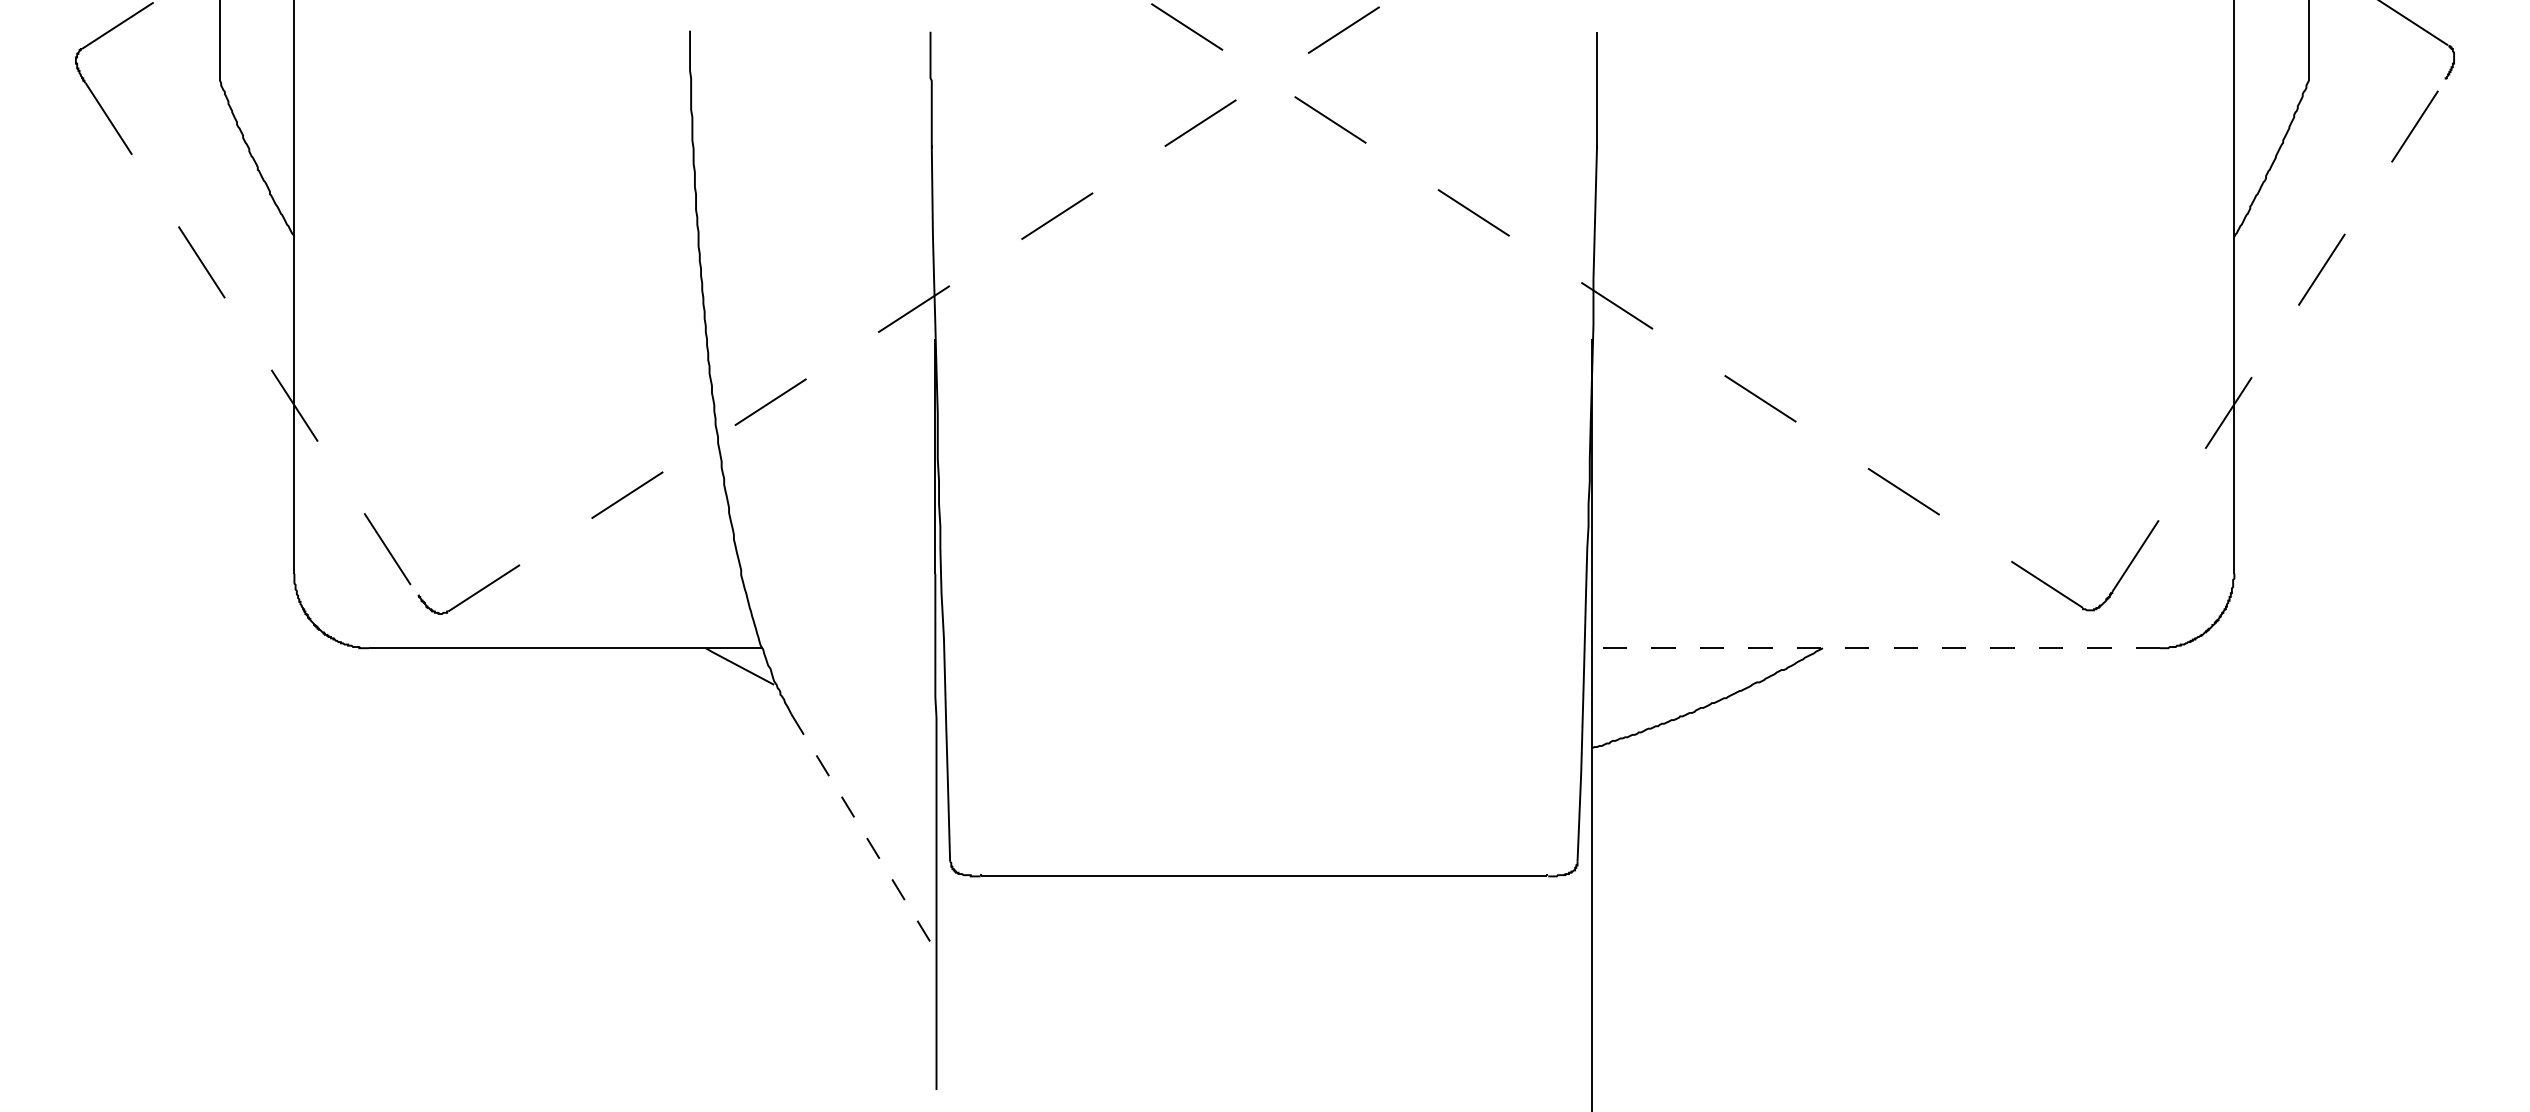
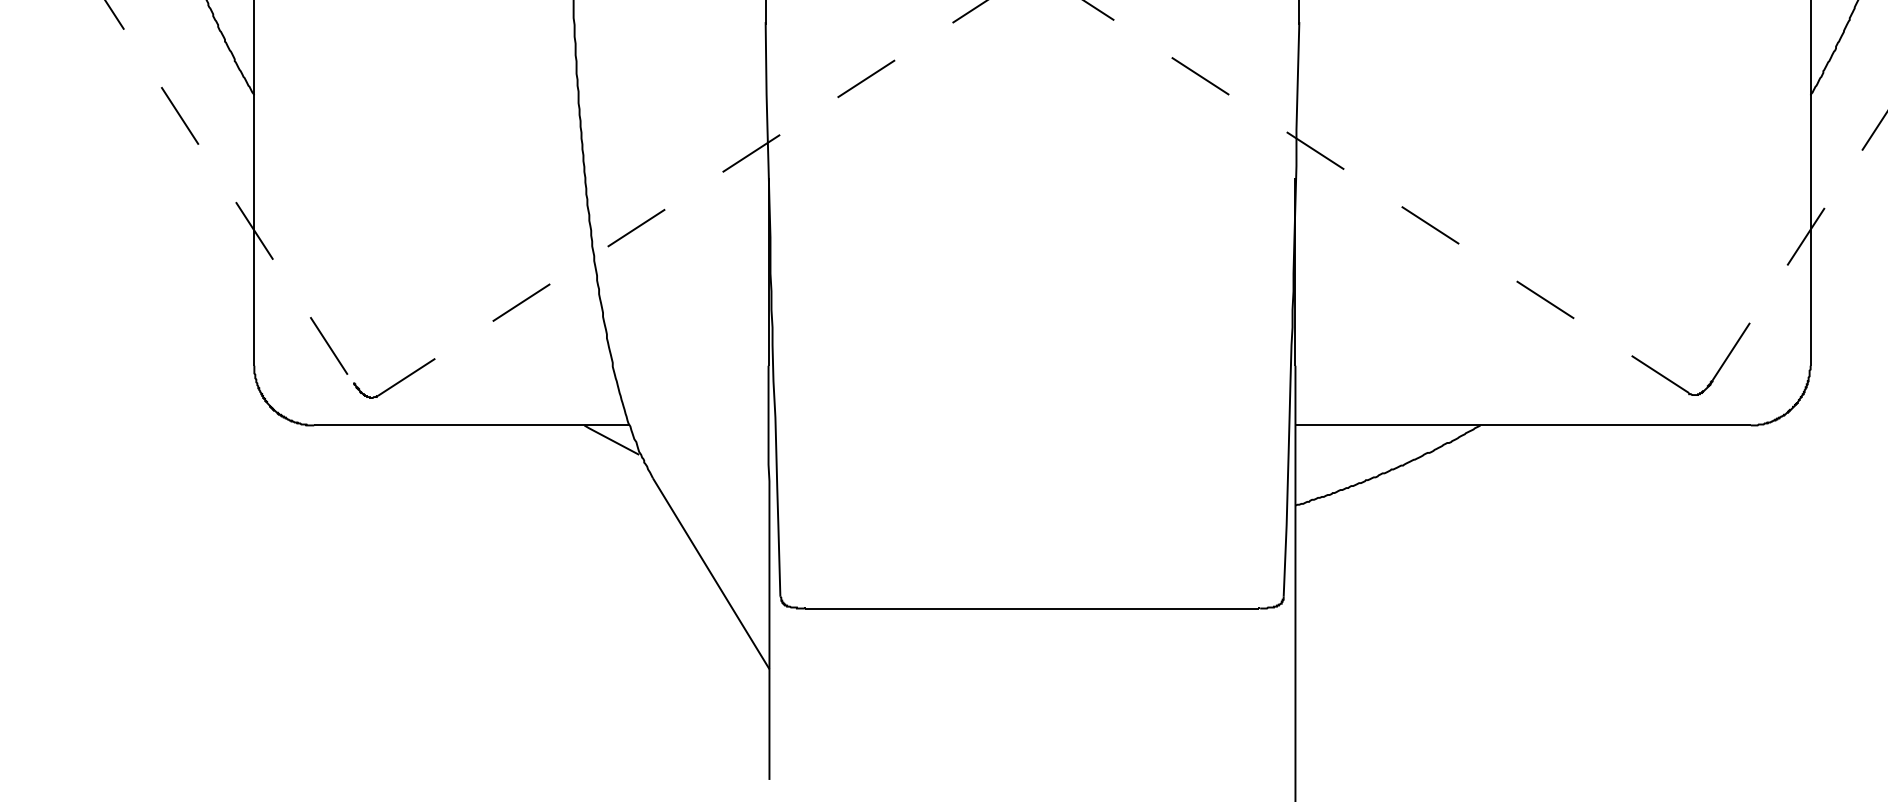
line: (1876, 648) -> (1523, 425), dashed -> solid
line: (864, 833) -> (711, 574), dashed -> solid

